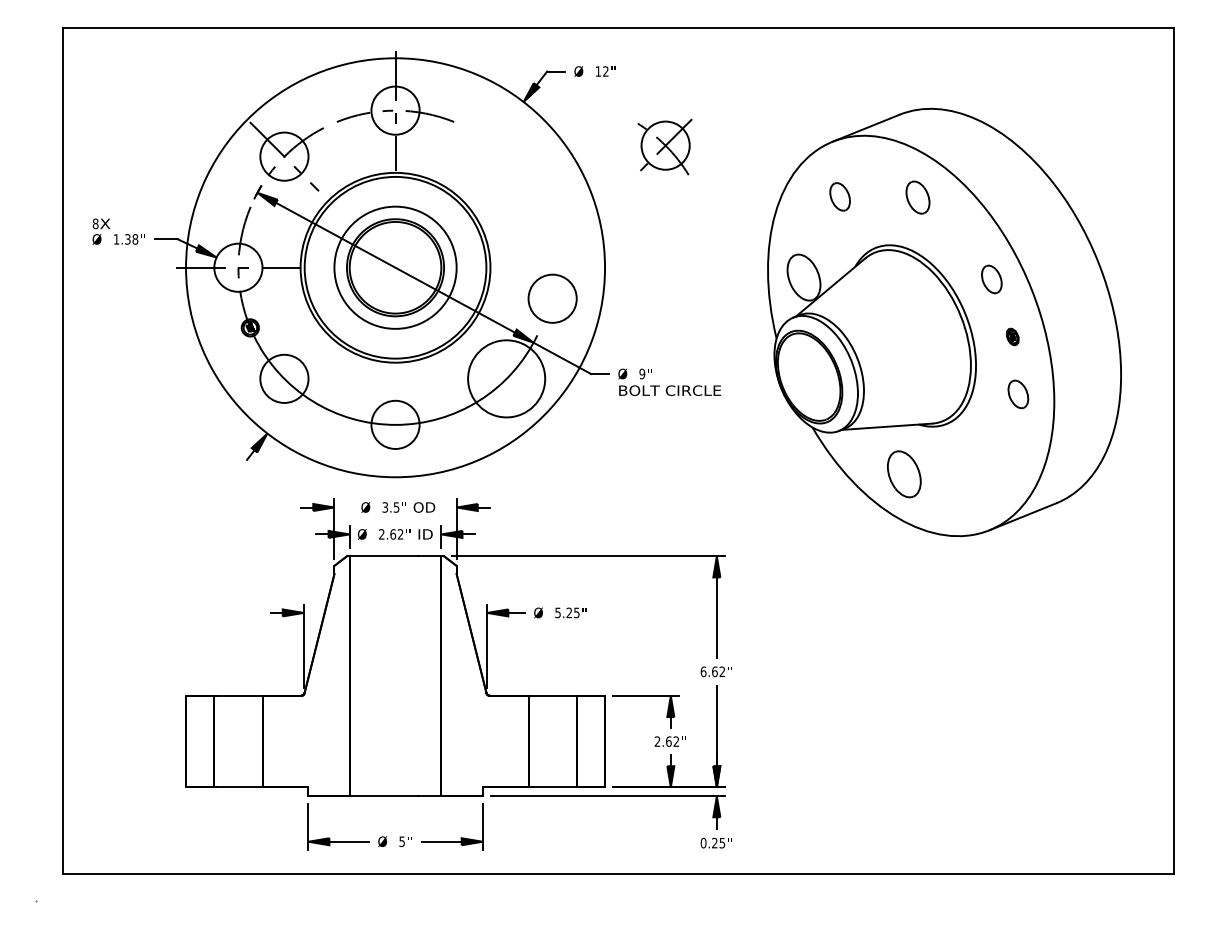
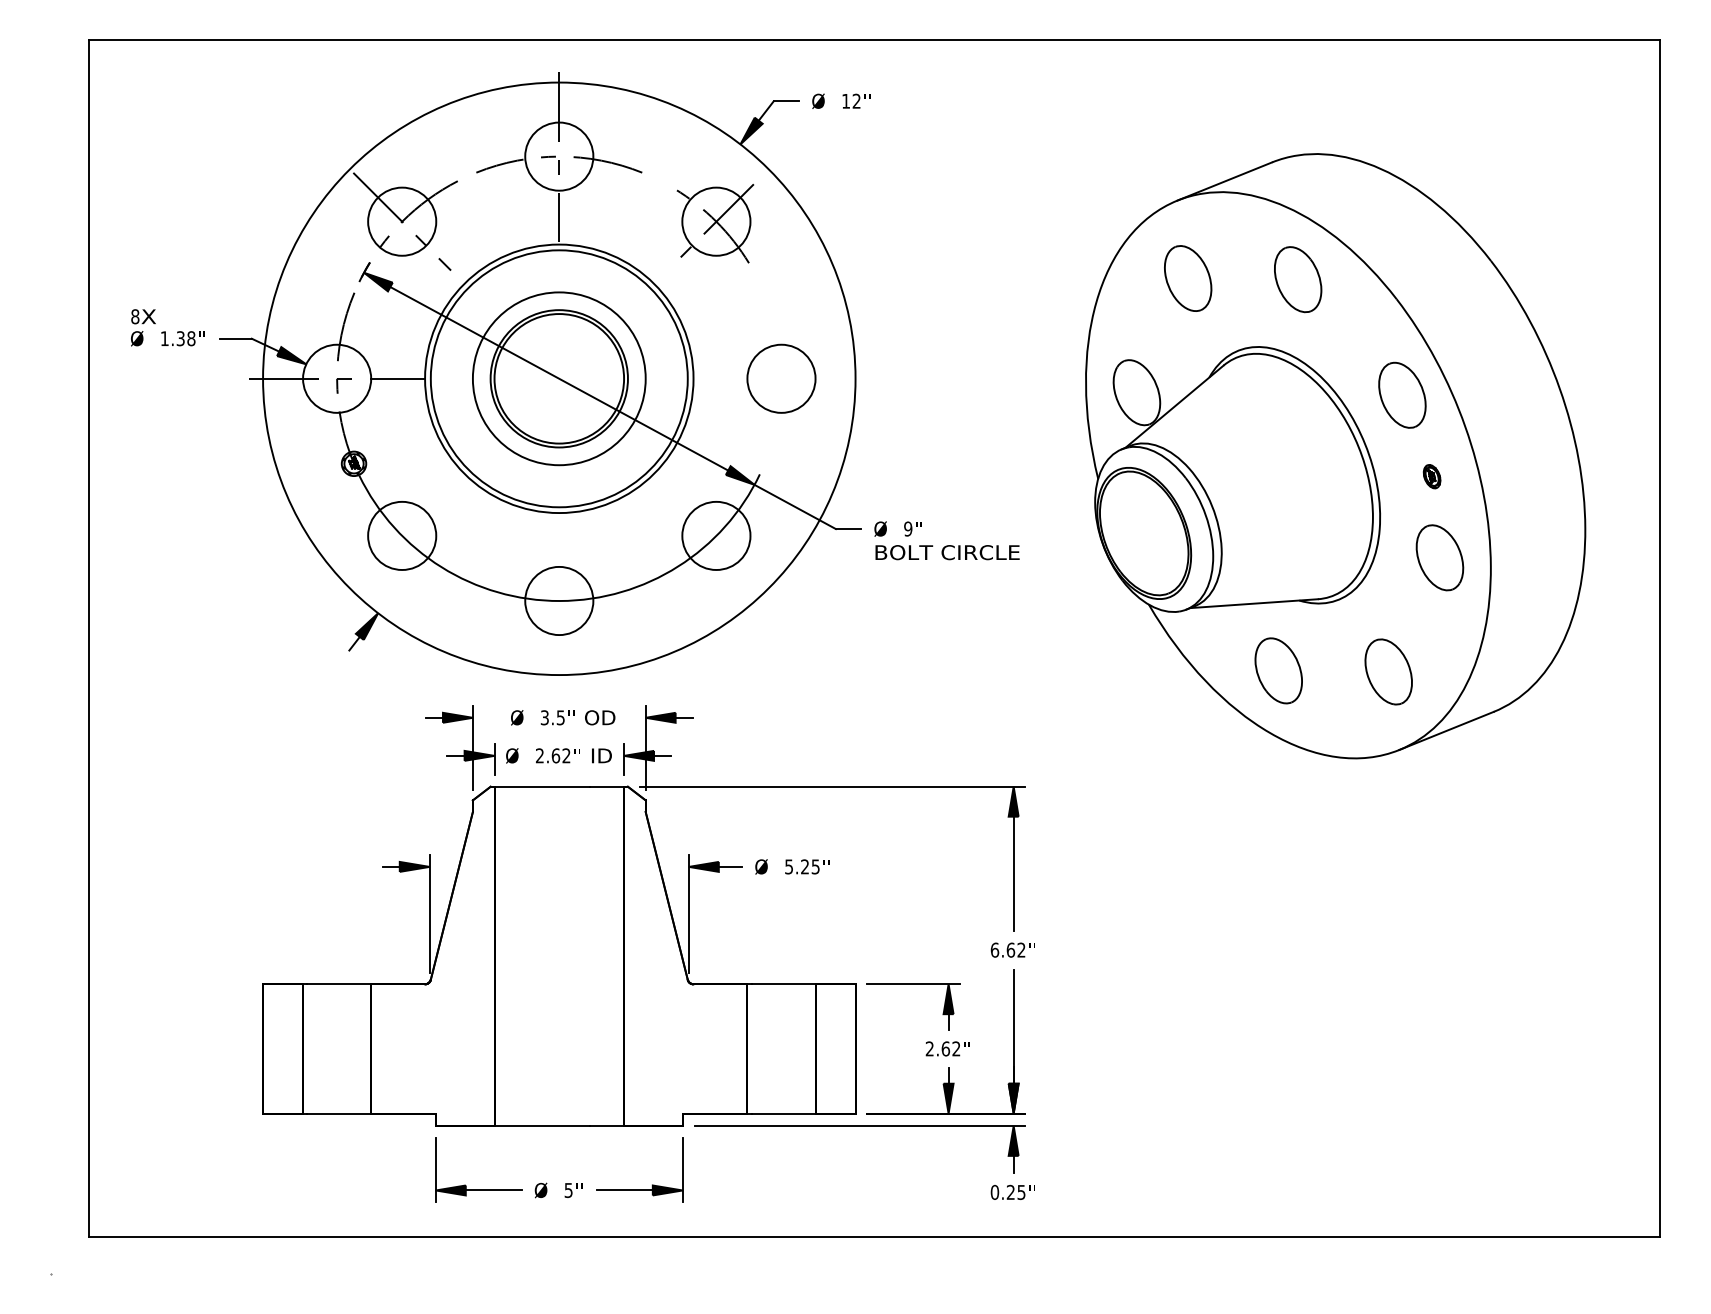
part: (664, 146) -> (714, 222), moved
part: (839, 196) -> (1187, 278), size x1.67
part: (917, 197) -> (1297, 279), size x1.43
part: (991, 279) -> (1402, 395), size x1.67
circle: (552, 298) -> (781, 378), moved
circle: (506, 378) -> (716, 535), size x0.62
part: (1018, 394) -> (1440, 558), size x1.67
part: (981, 474) -> (1387, 671), added

